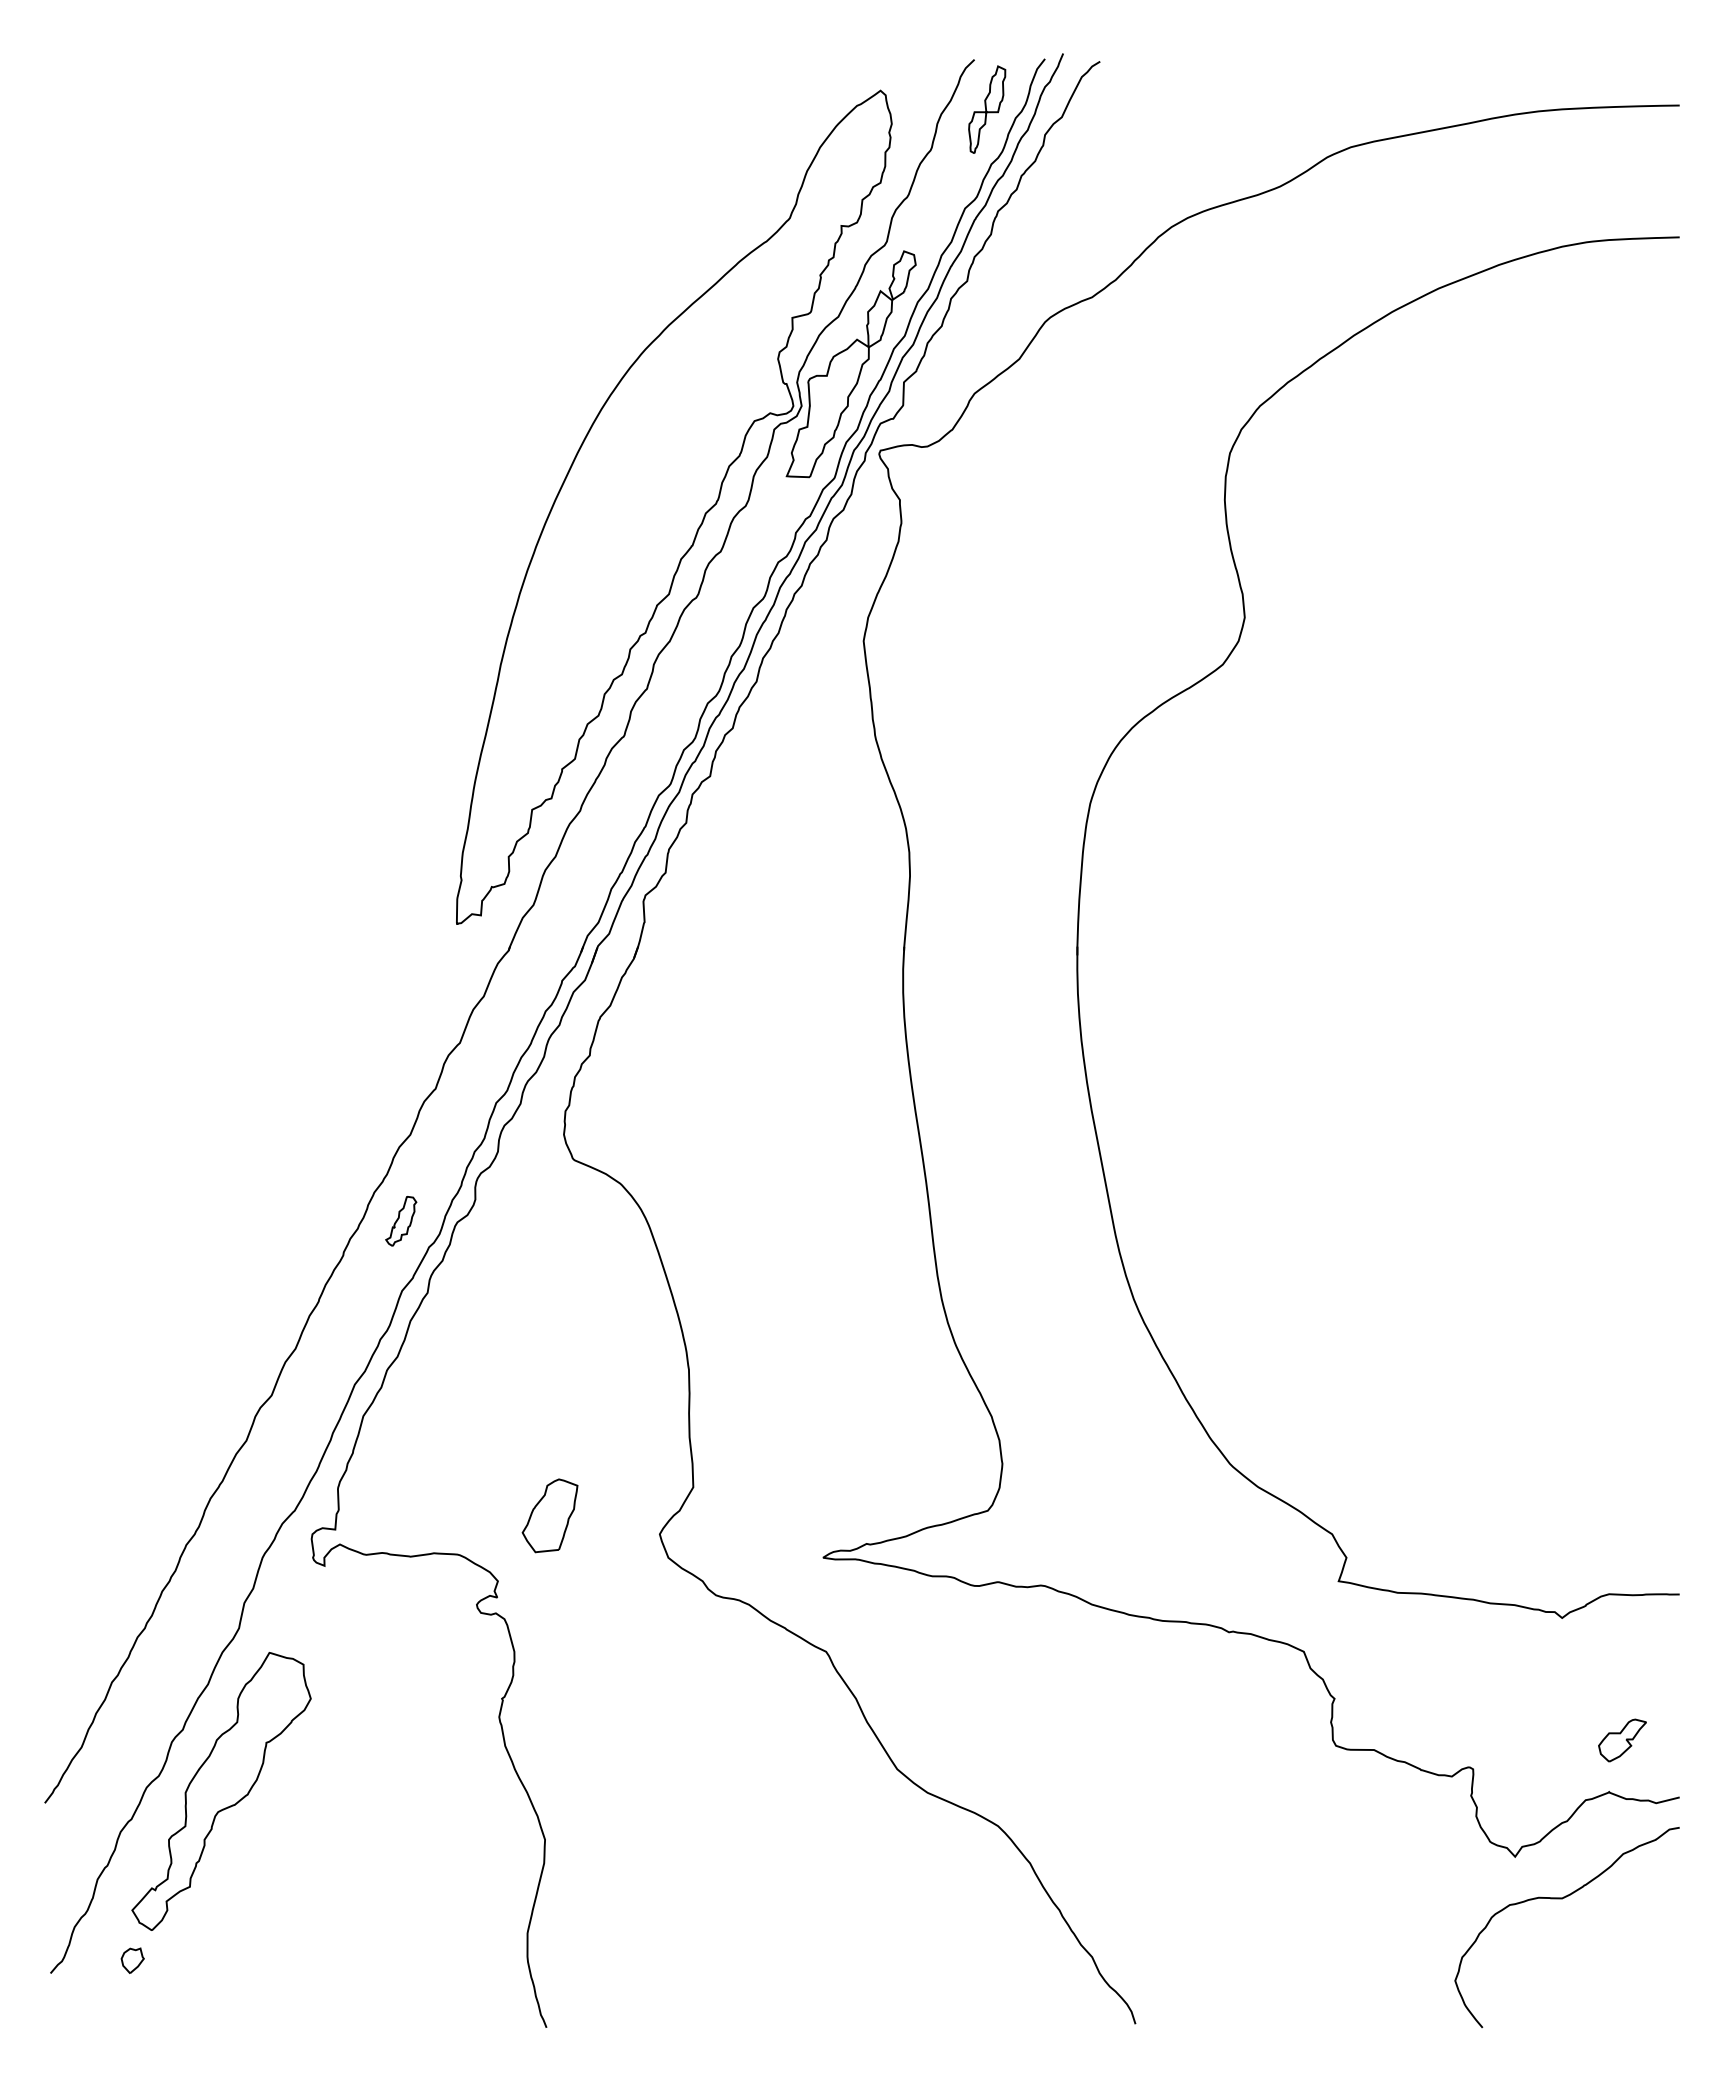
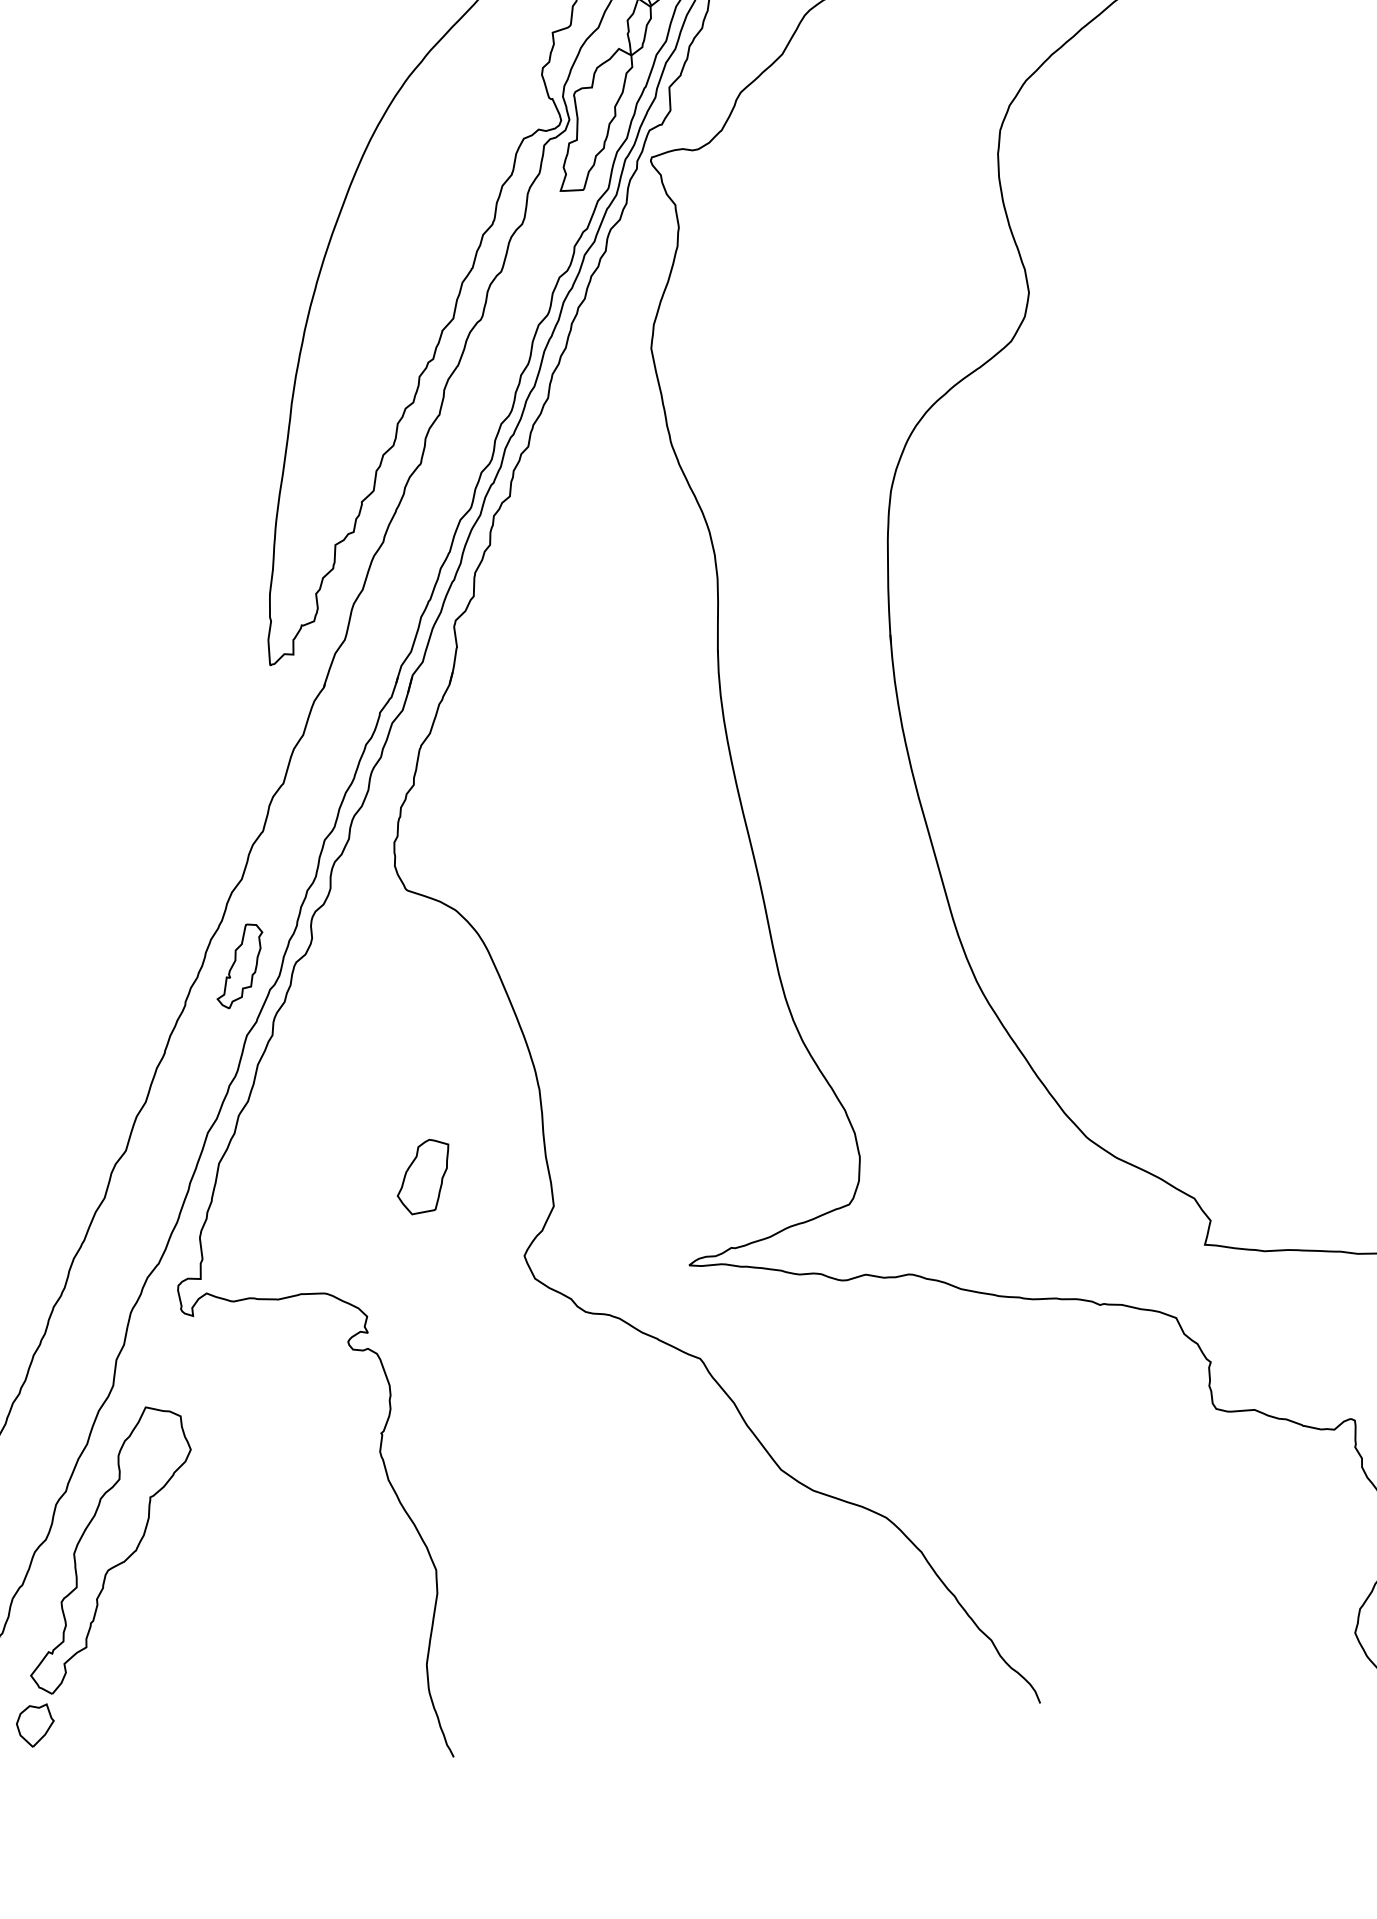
part: (401, 1221) -> (240, 966), size x1.67
part: (549, 1515) -> (423, 1176), moved
part: (132, 1960) -> (35, 1725), size x1.67

